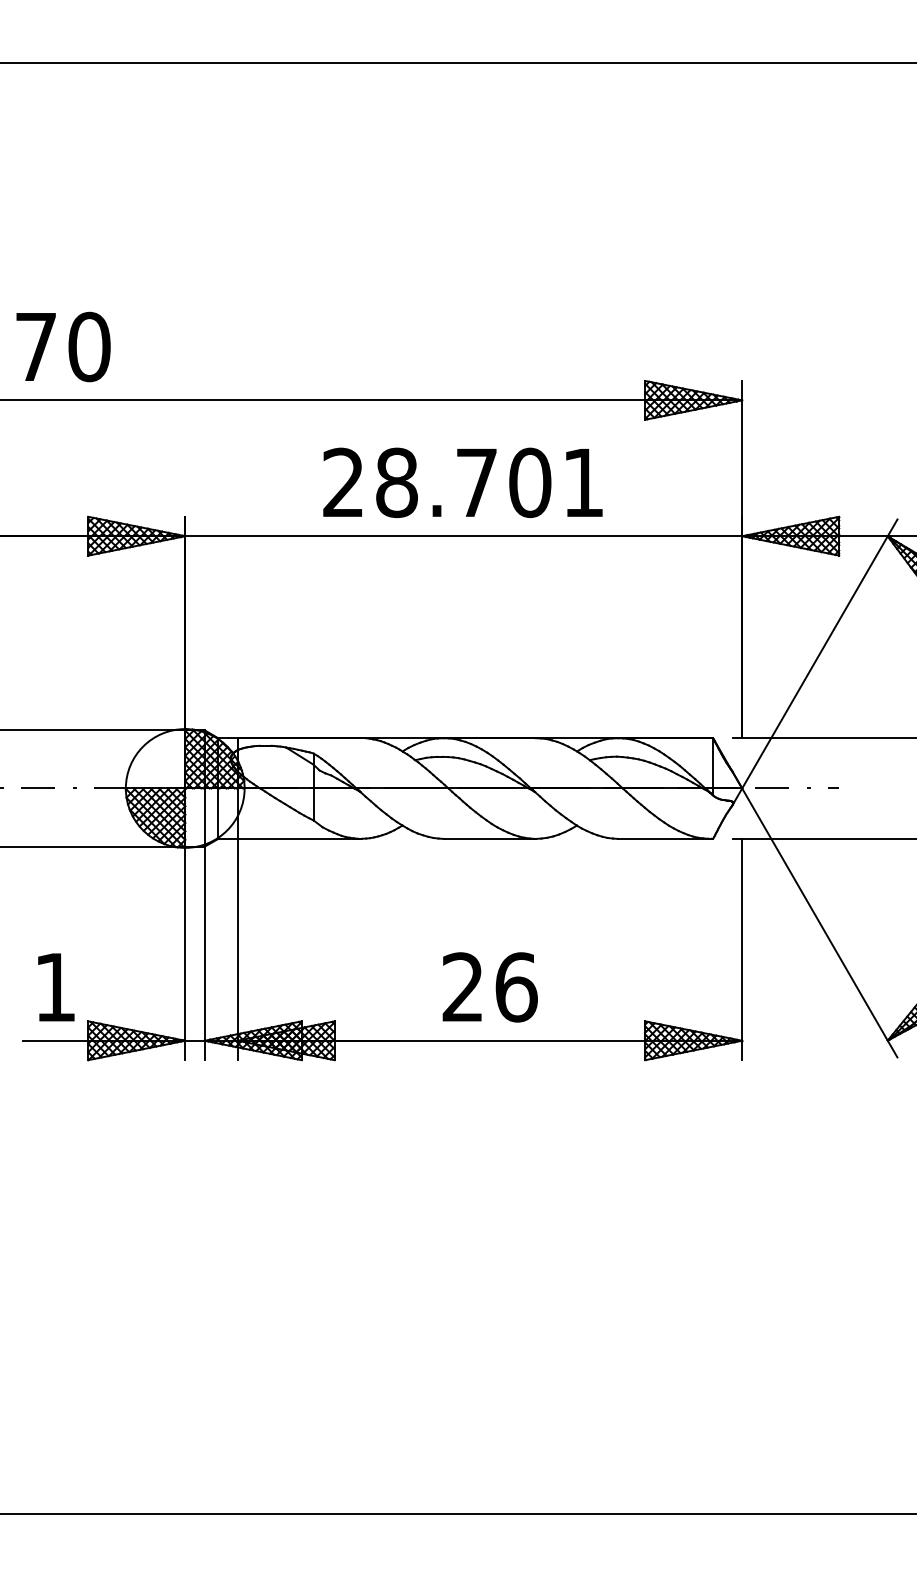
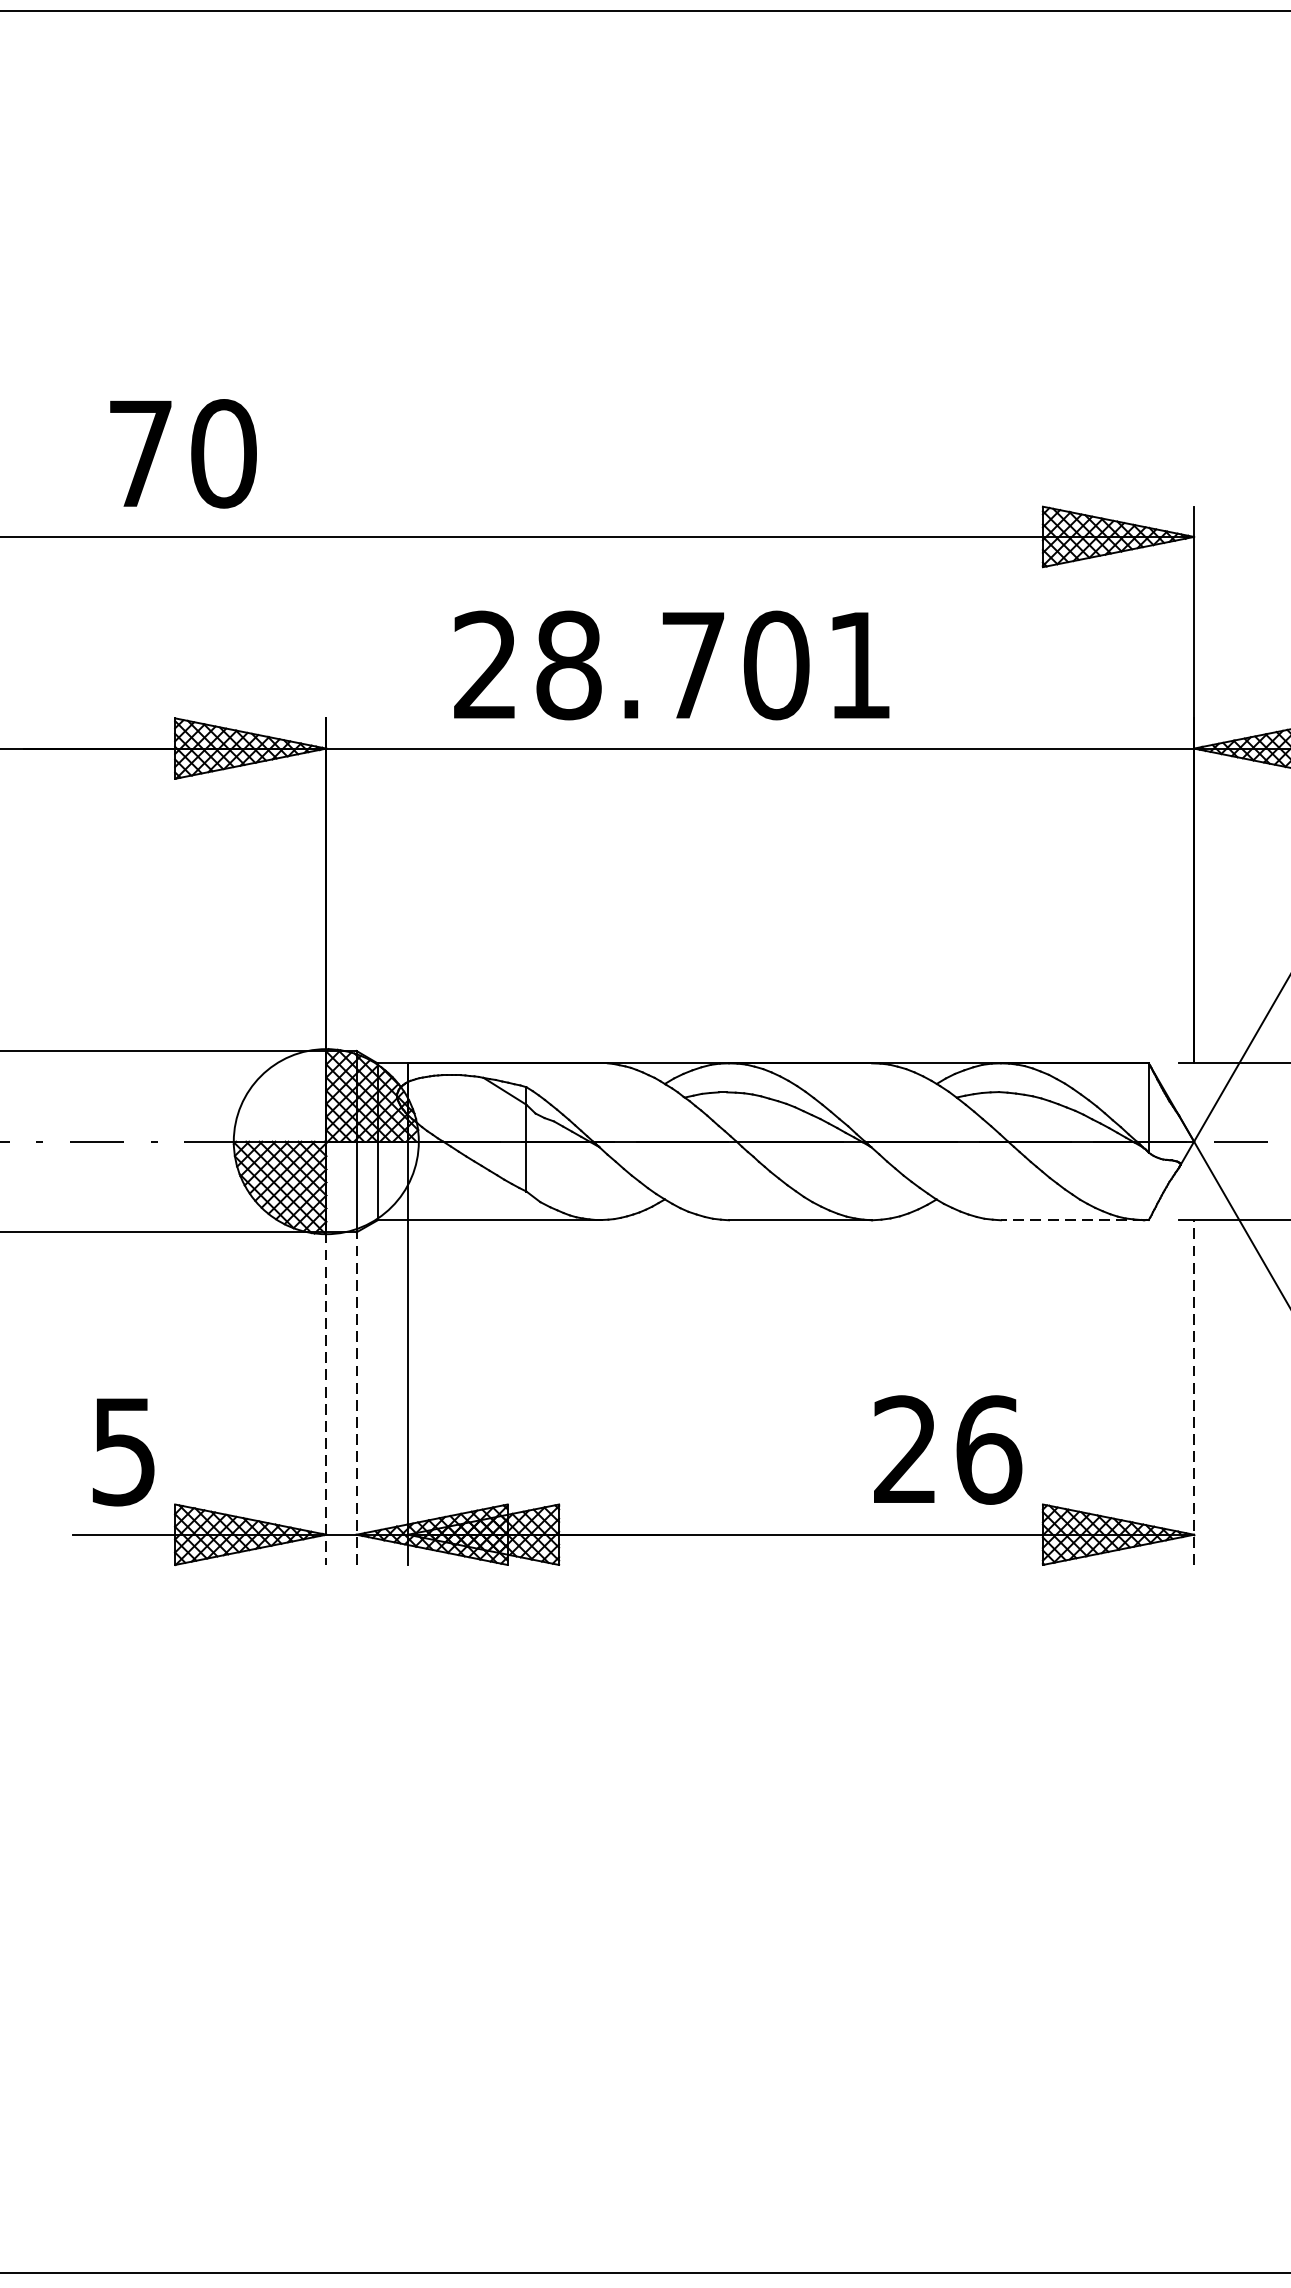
text: (63, 346) -> (183, 452), moved
text: (462, 482) -> (671, 664), moved
line: (664, 838) -> (1073, 1219), solid -> dashed
line: (742, 949) -> (1194, 1392), solid -> dashed
line: (185, 953) -> (326, 1398), solid -> dashed
line: (204, 953) -> (356, 1398), solid -> dashed
text: (54, 987) -> (122, 1451), 1 -> 5
text: (489, 987) -> (946, 1450), moved

